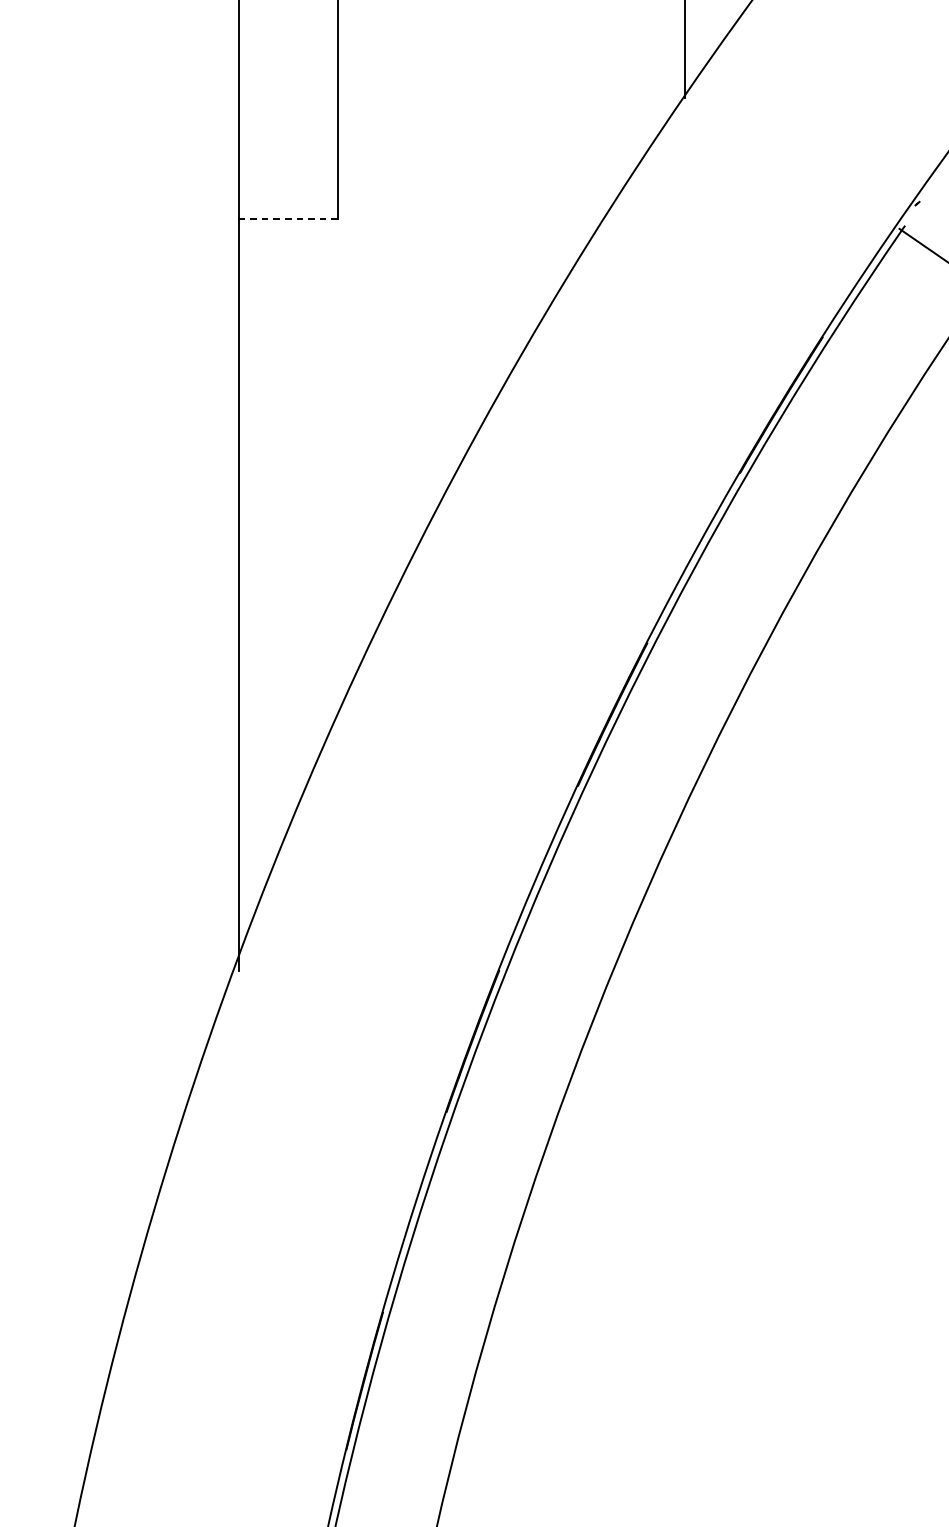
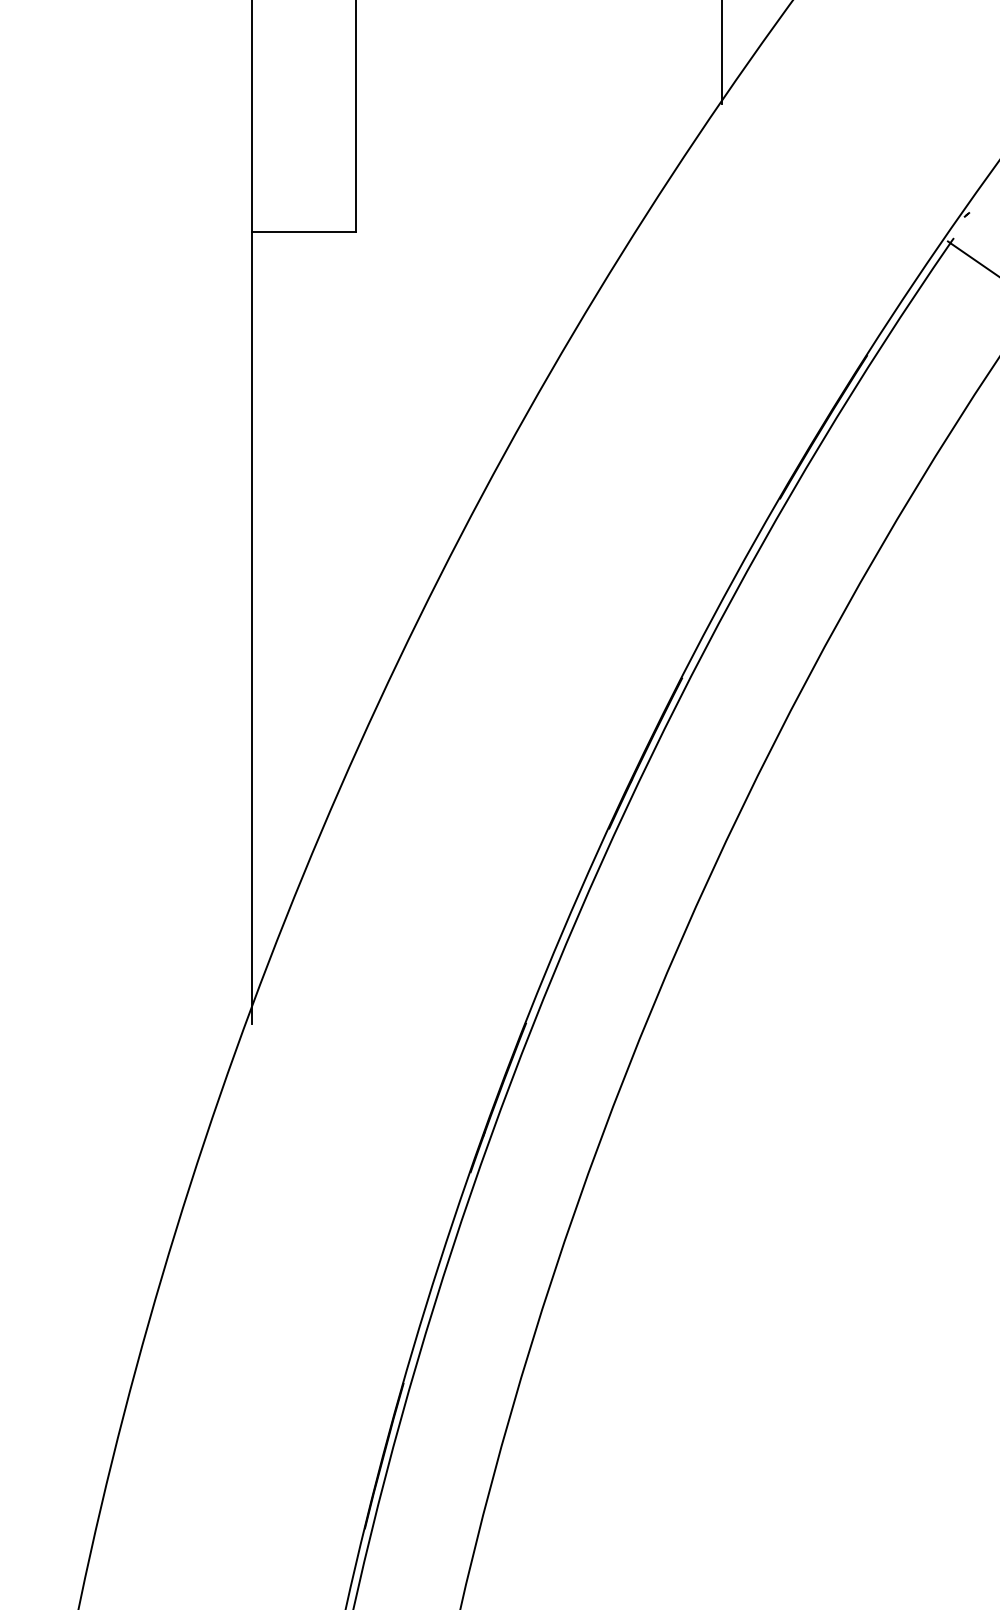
line: (288, 219) -> (303, 231), dashed -> solid

